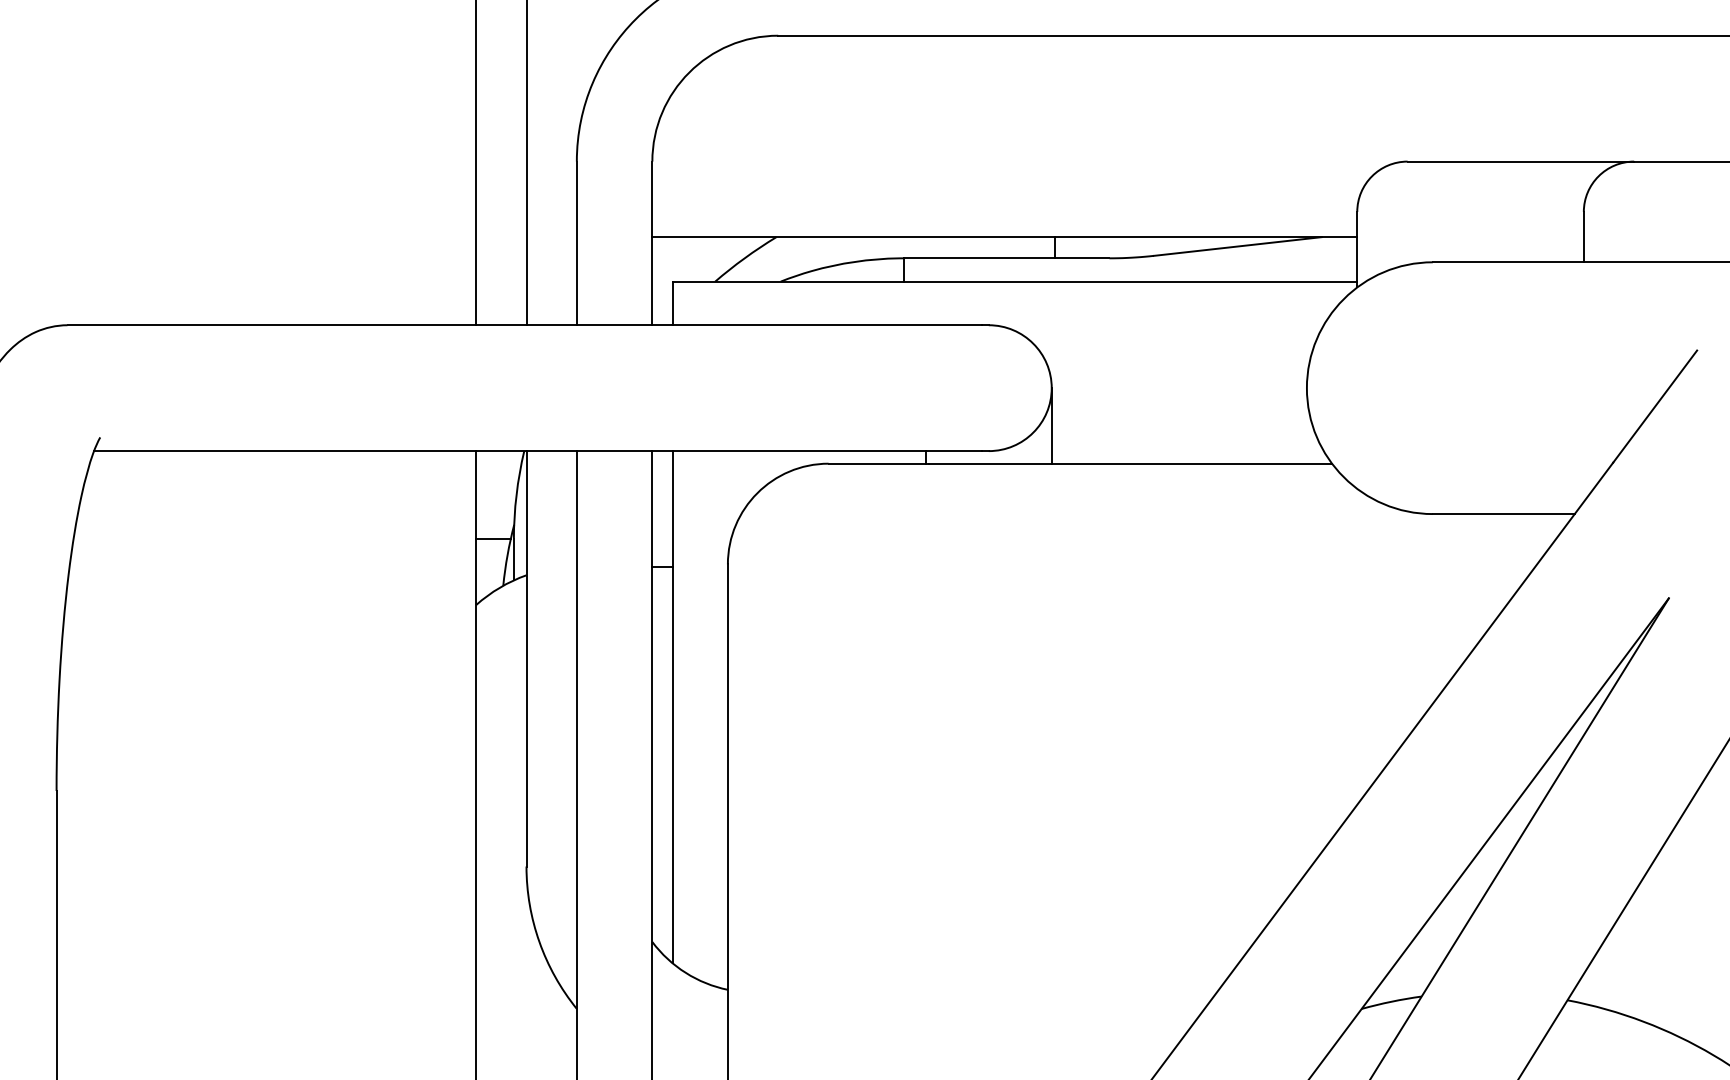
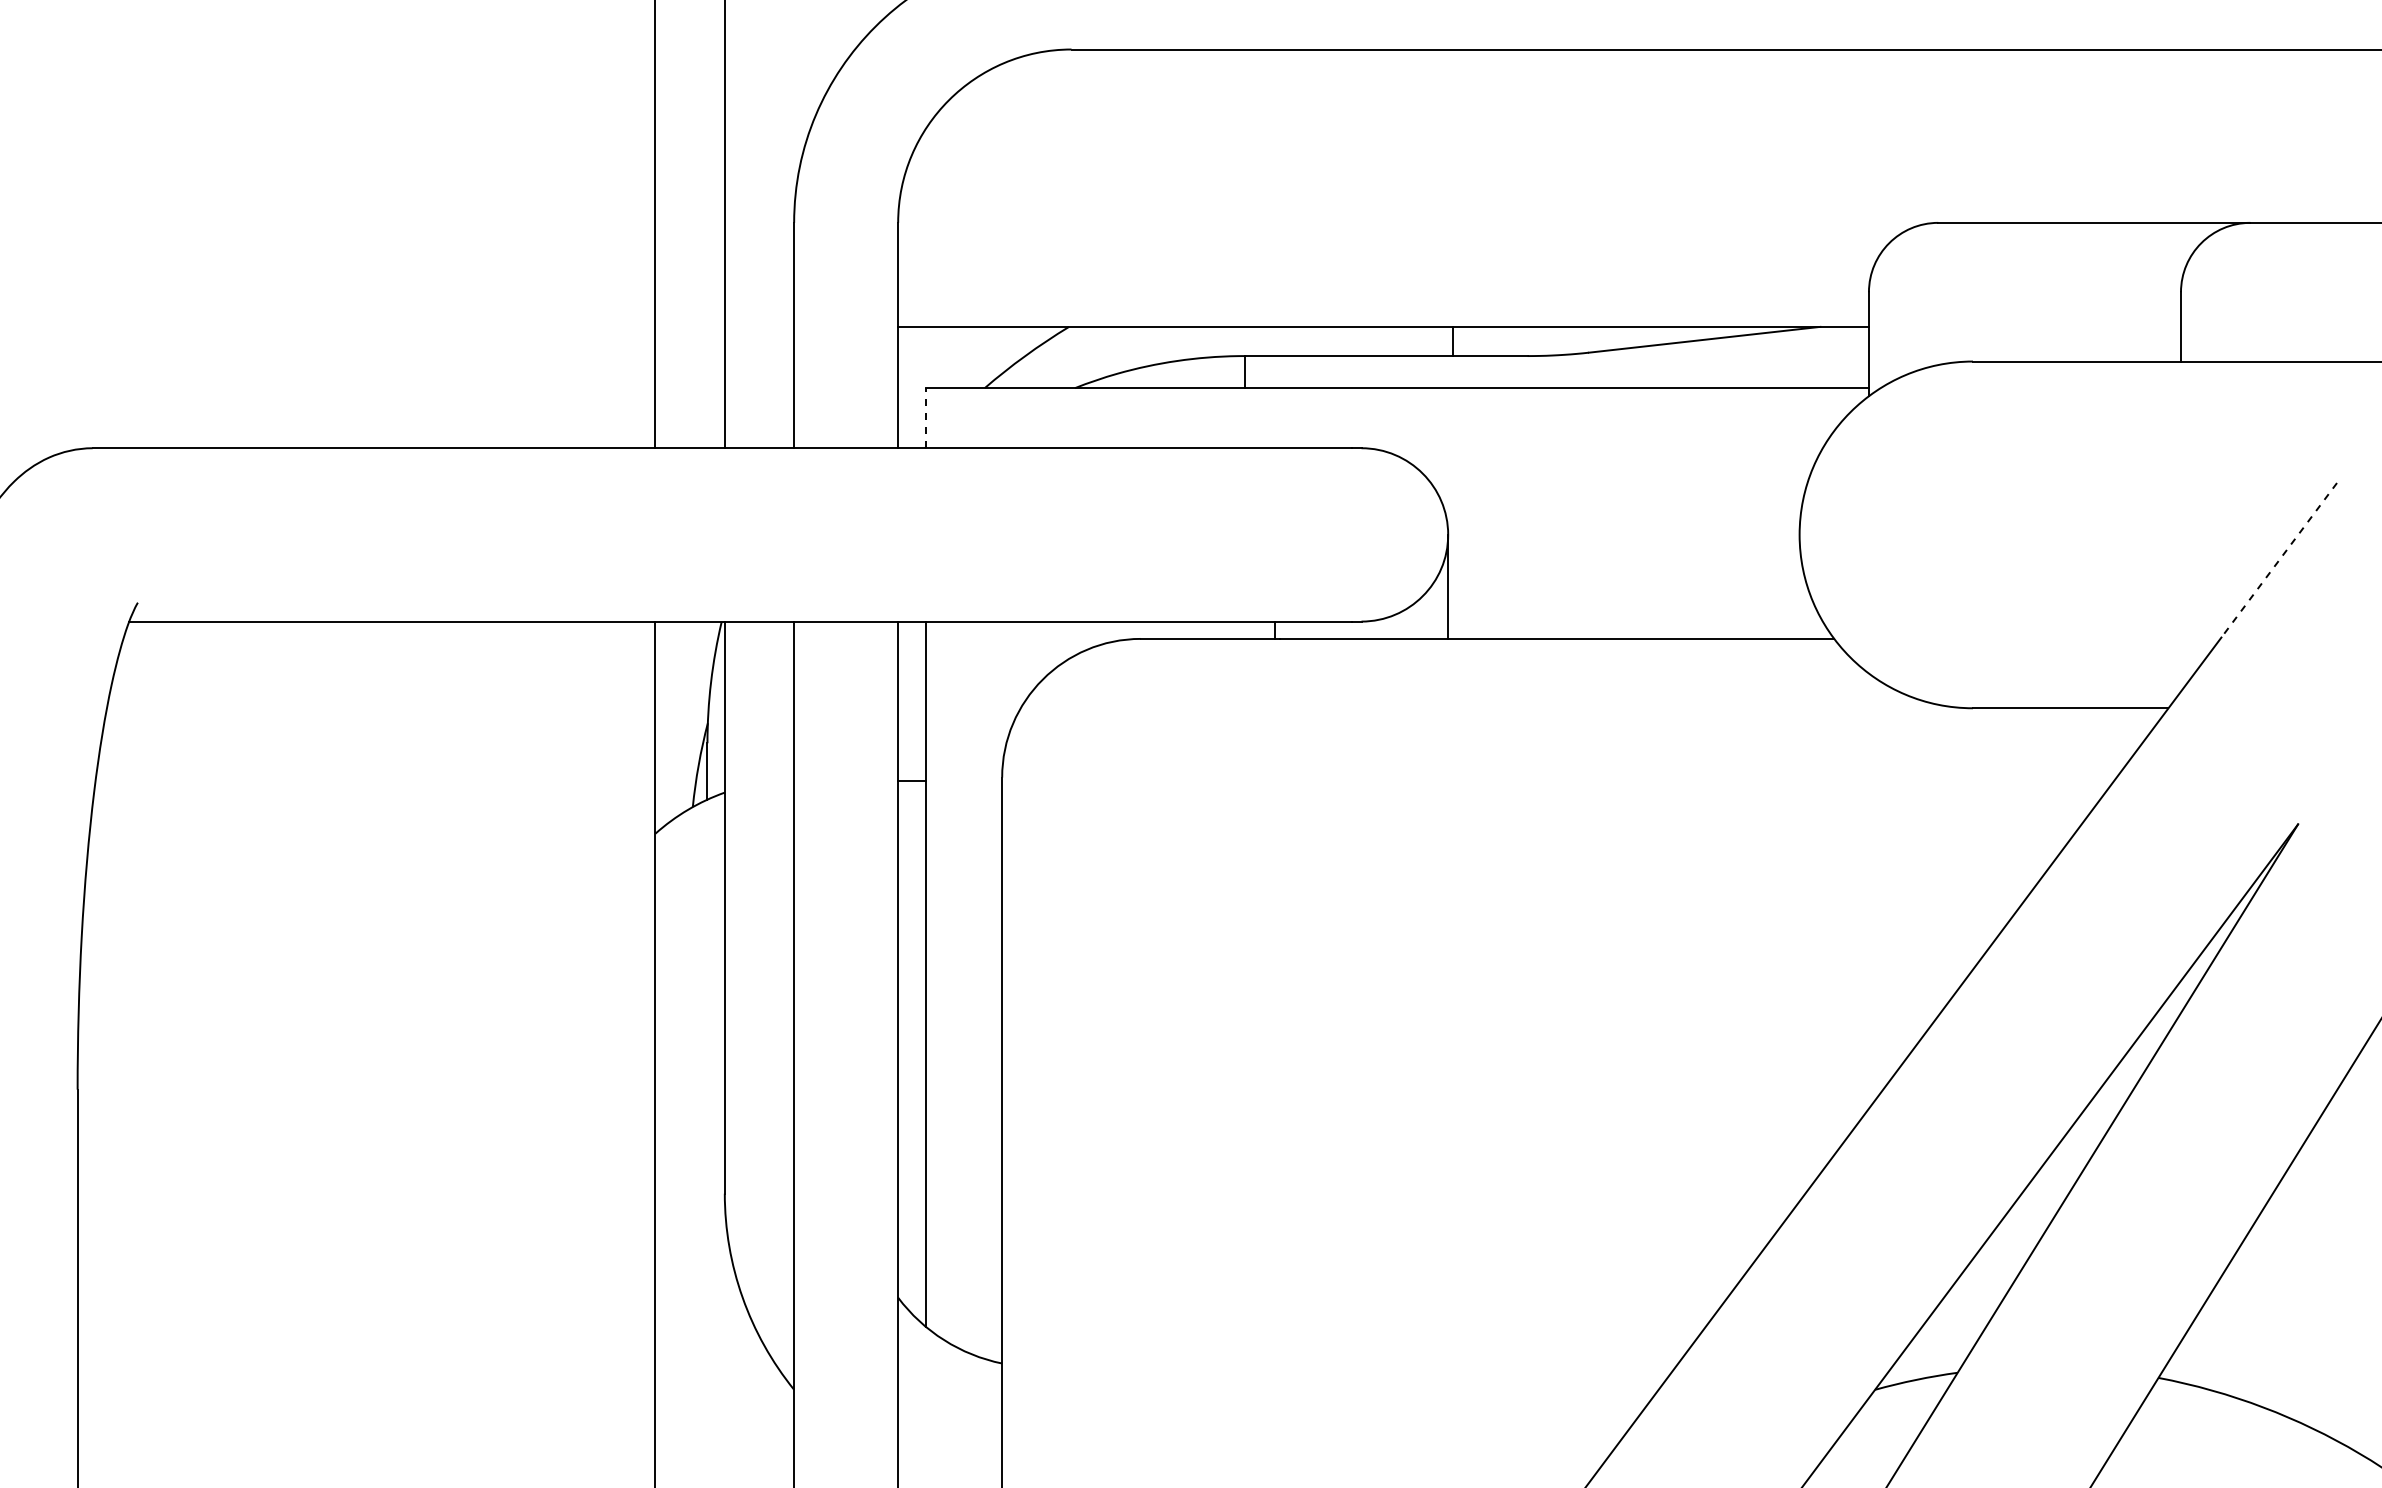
line: (672, 302) -> (925, 417), solid -> dashed
line: (1654, 406) -> (2278, 560), solid -> dashed
line: (493, 538) -> (679, 742), removed

